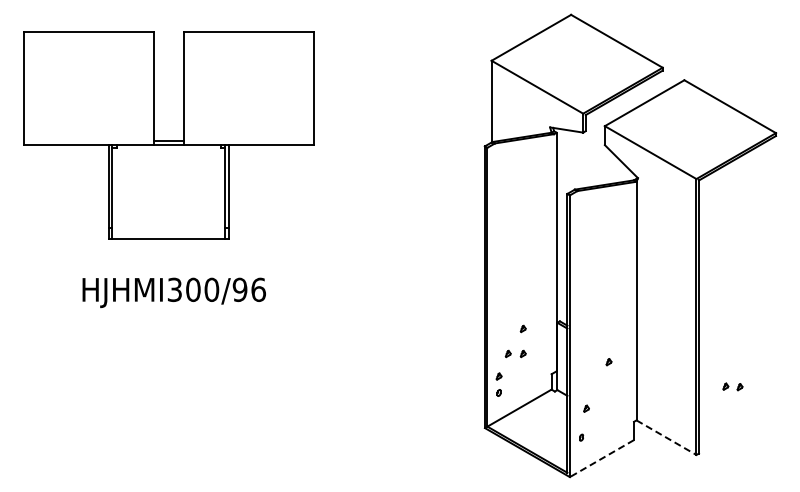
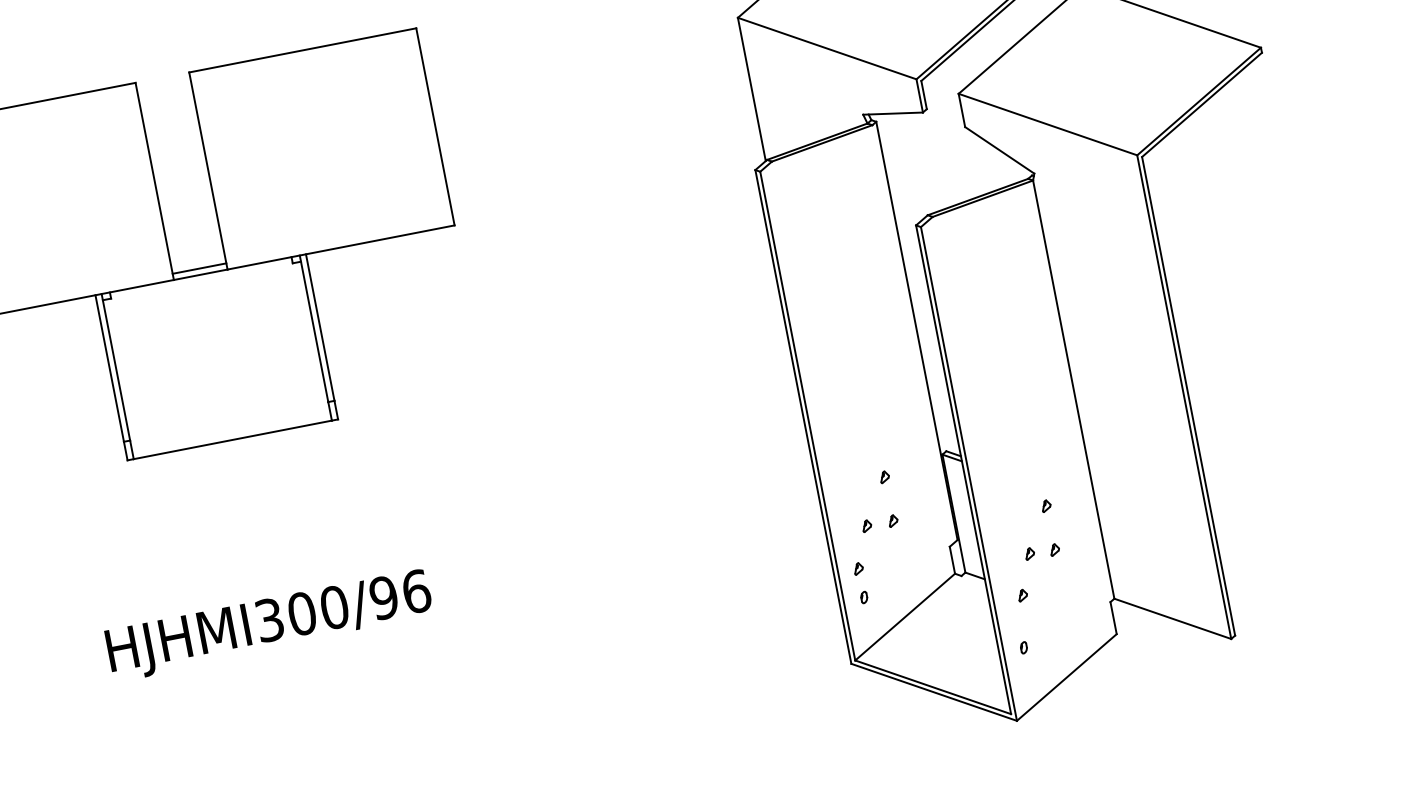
text: (173, 292) -> (268, 625), moved
part: (732, 386) -> (1041, 551), moved
line: (666, 437) -> (1172, 618), dashed -> solid
line: (601, 458) -> (1065, 677), dashed -> solid

